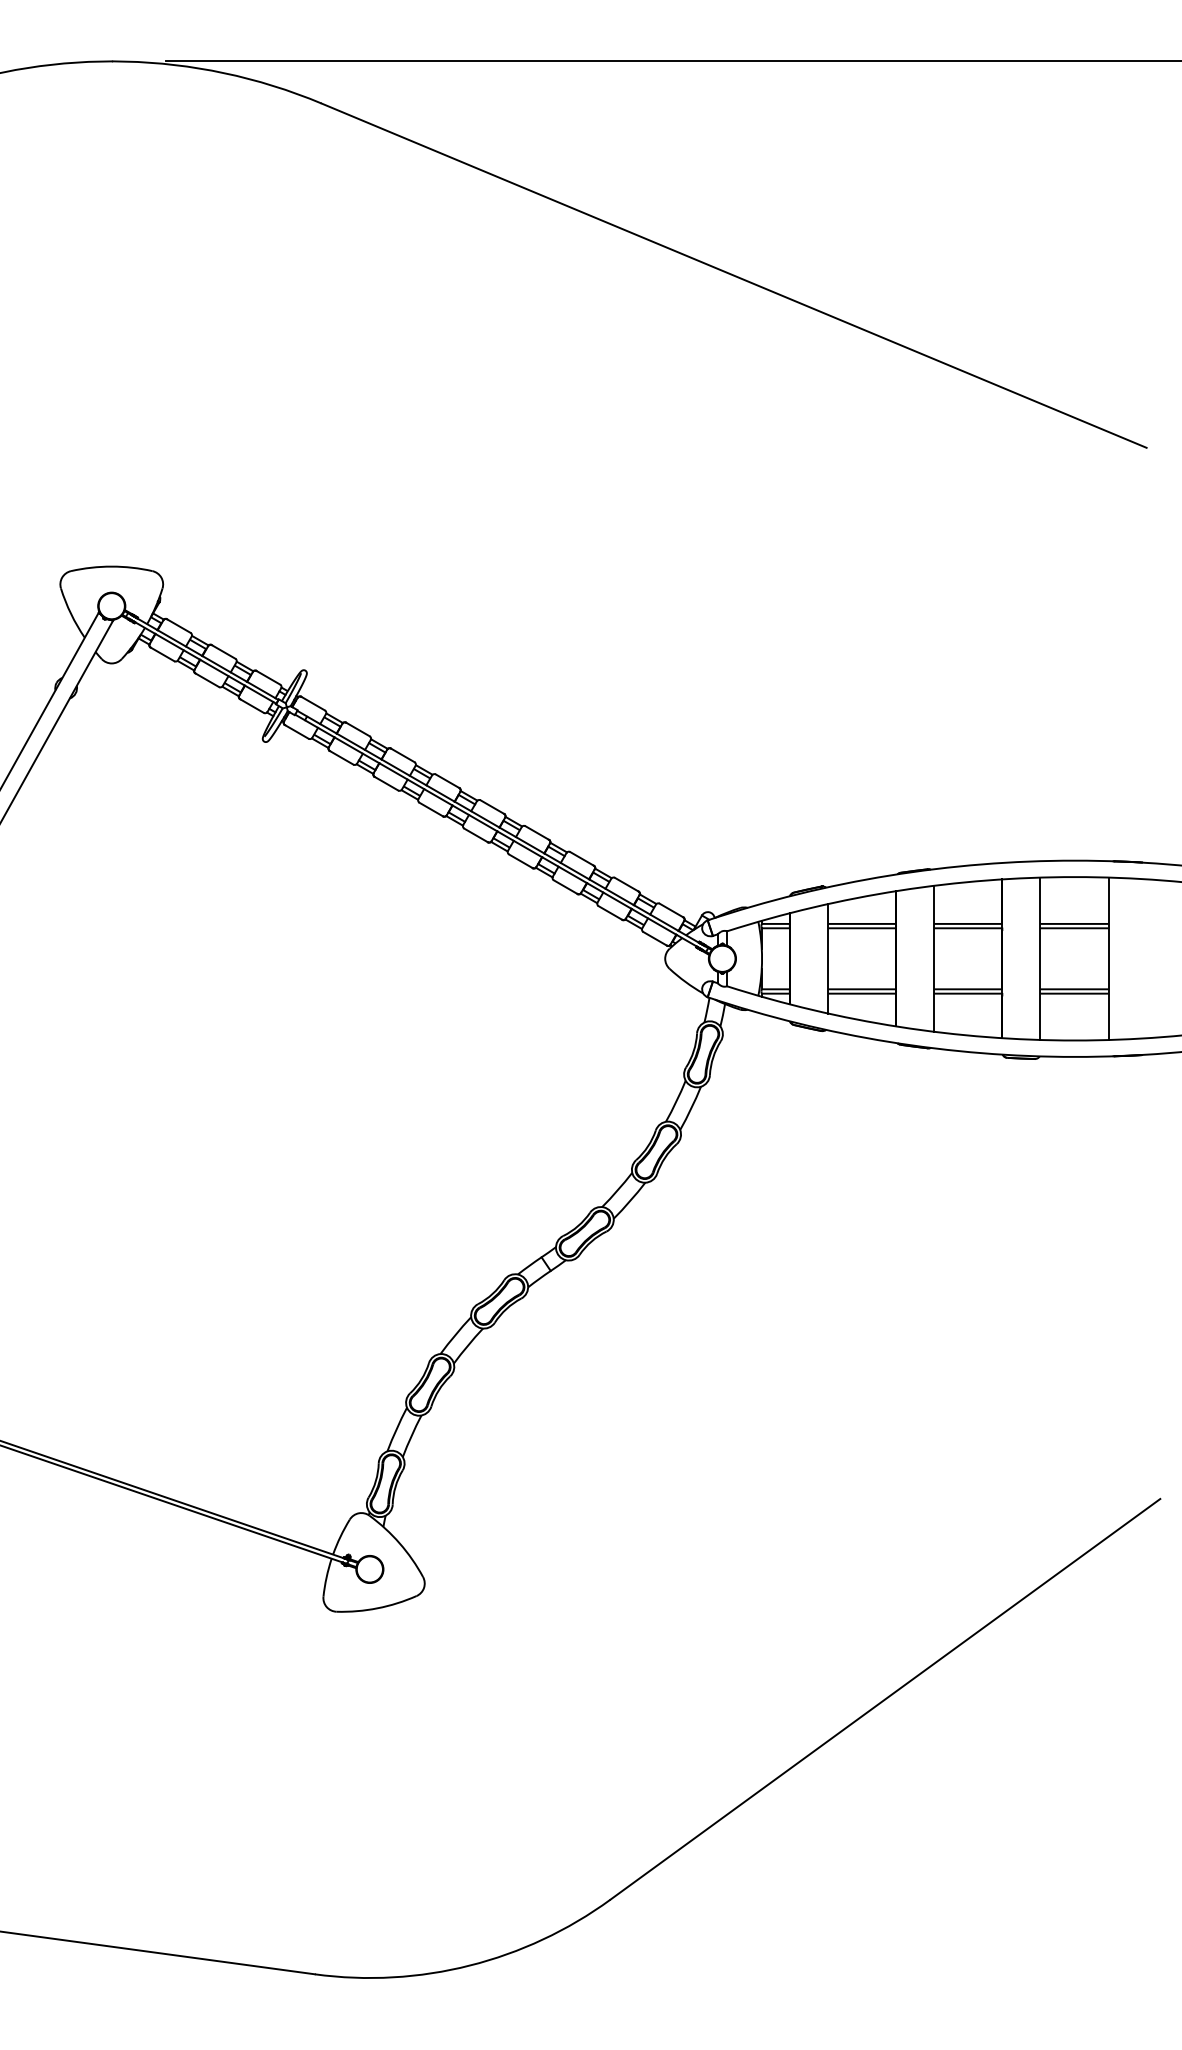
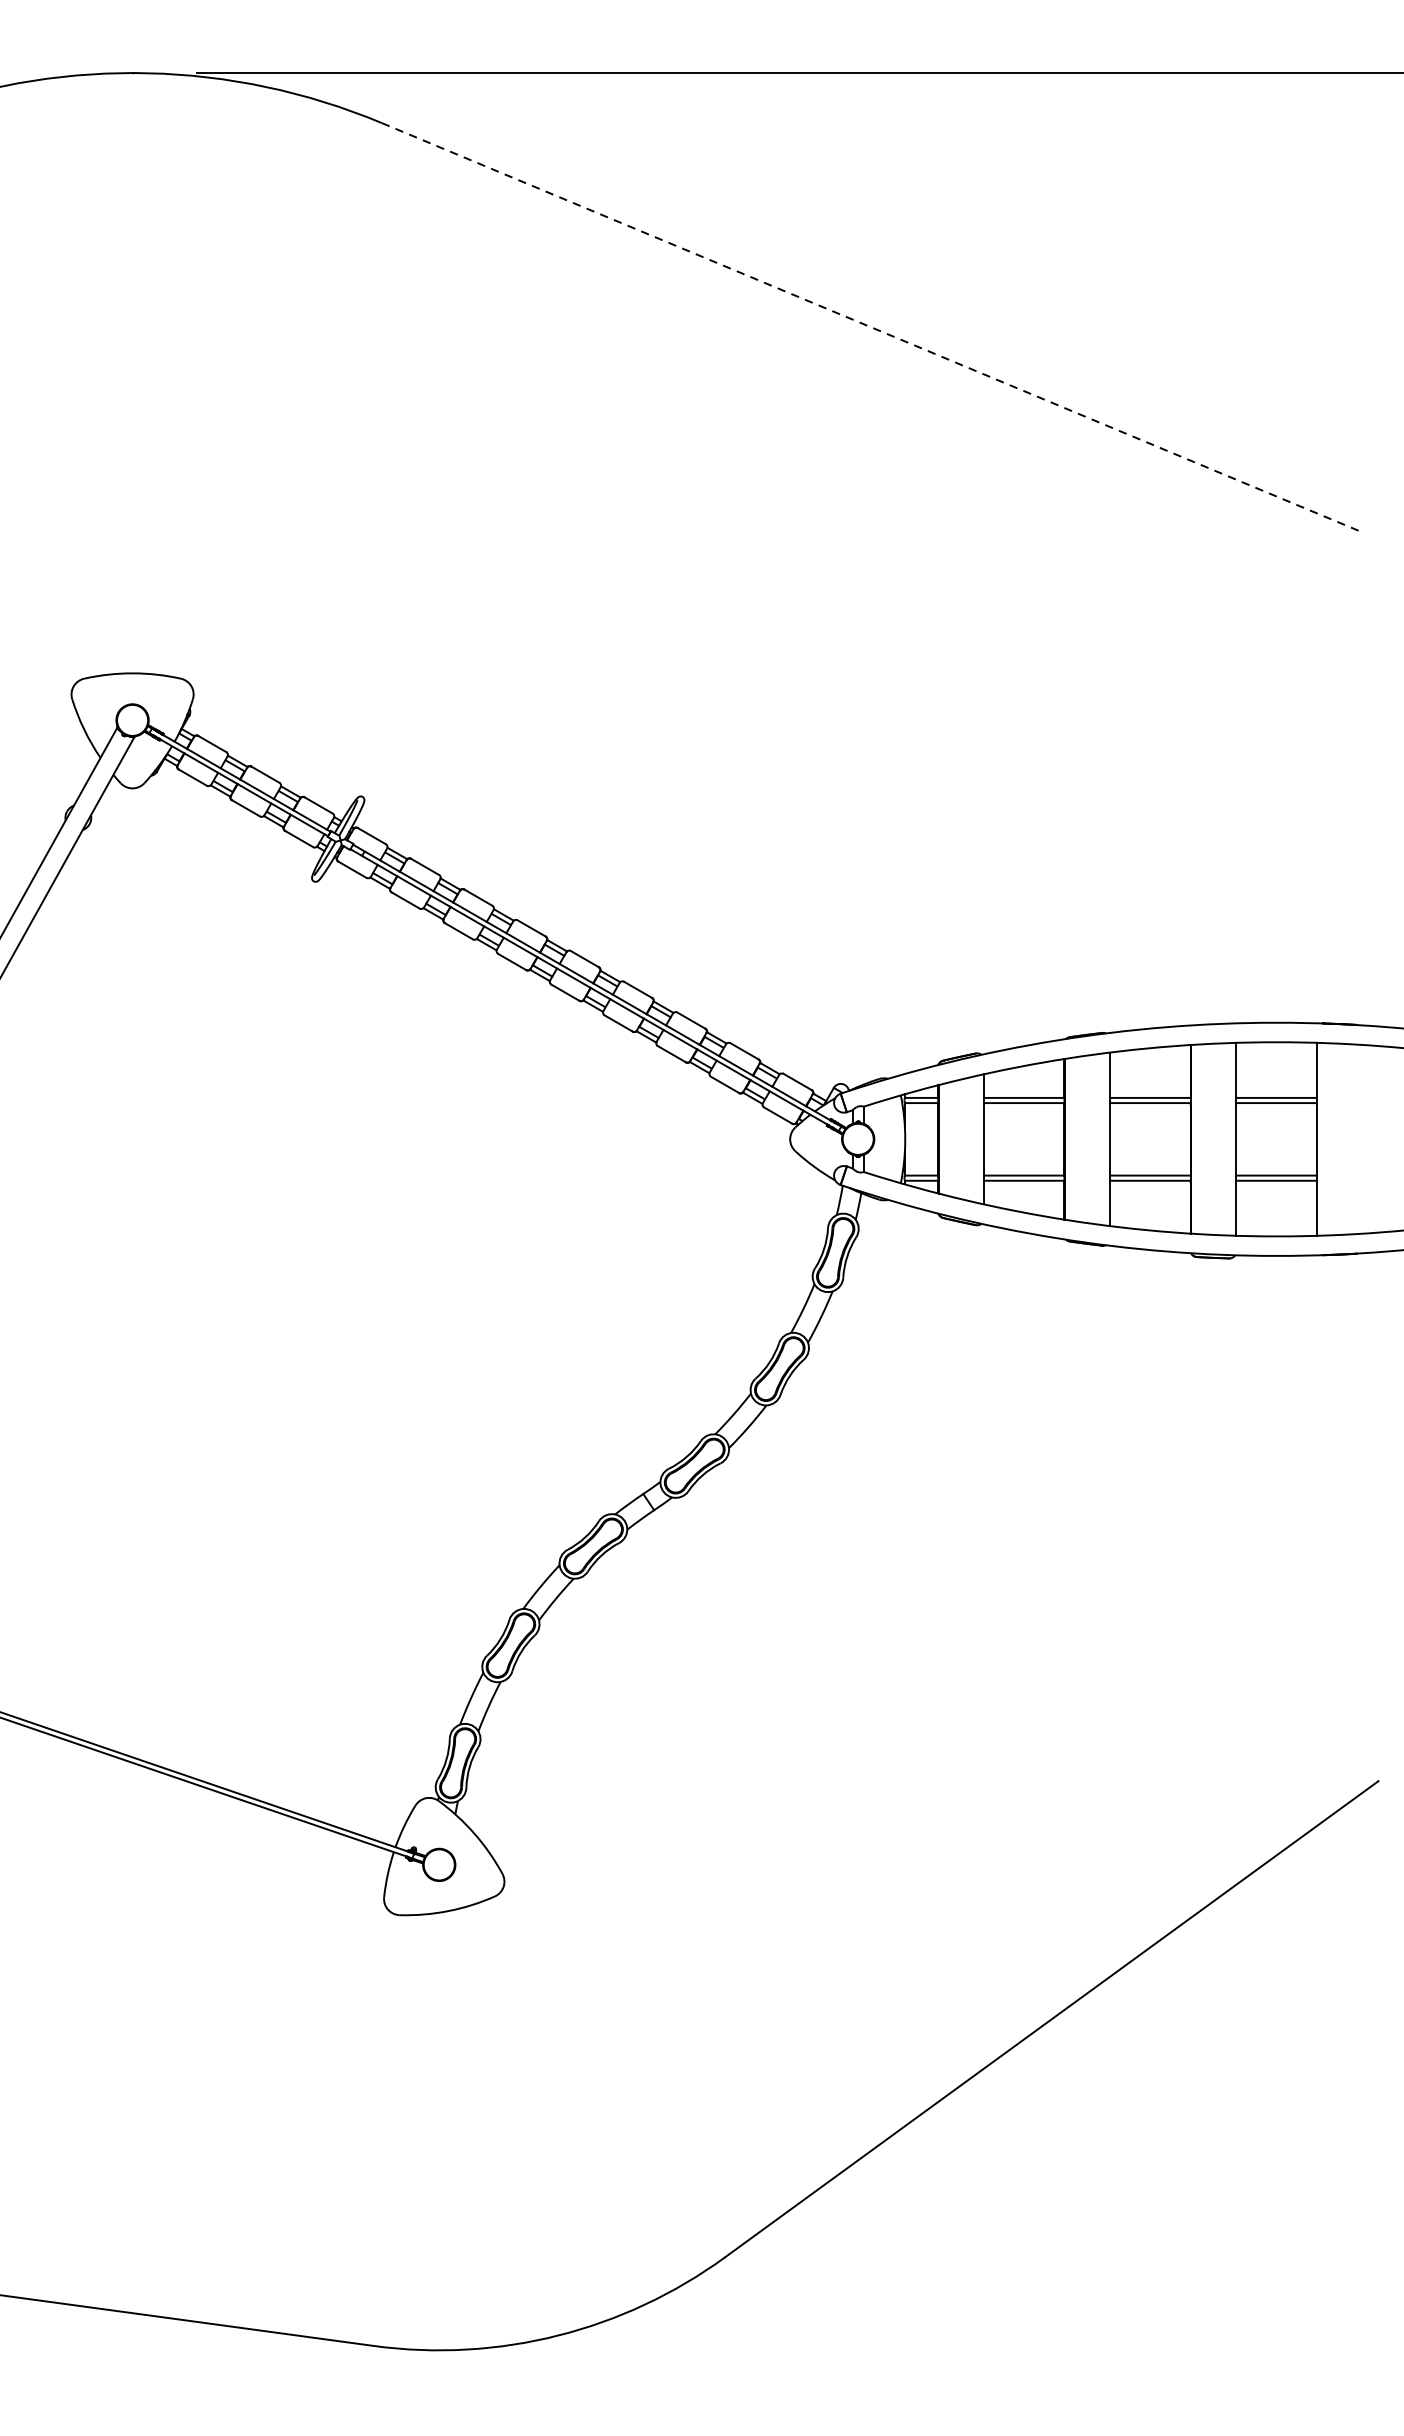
line: (734, 275) -> (872, 327), solid -> dashed

